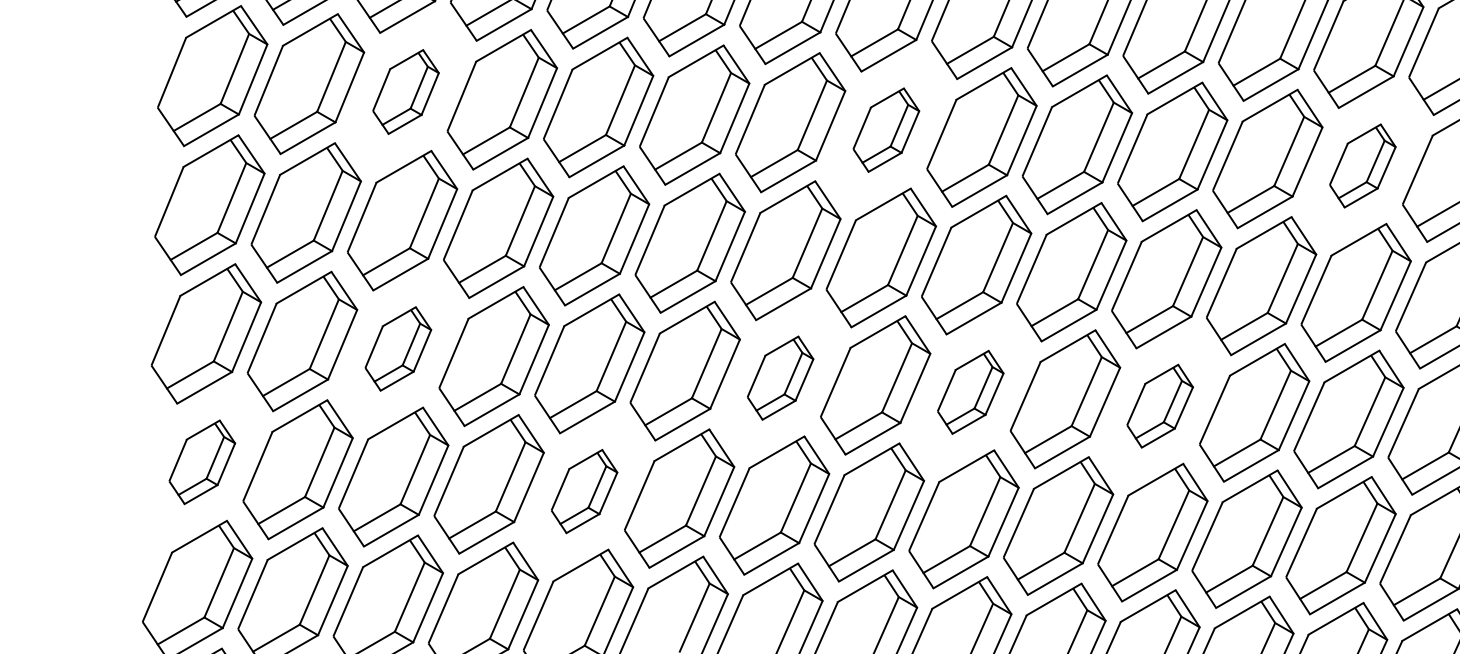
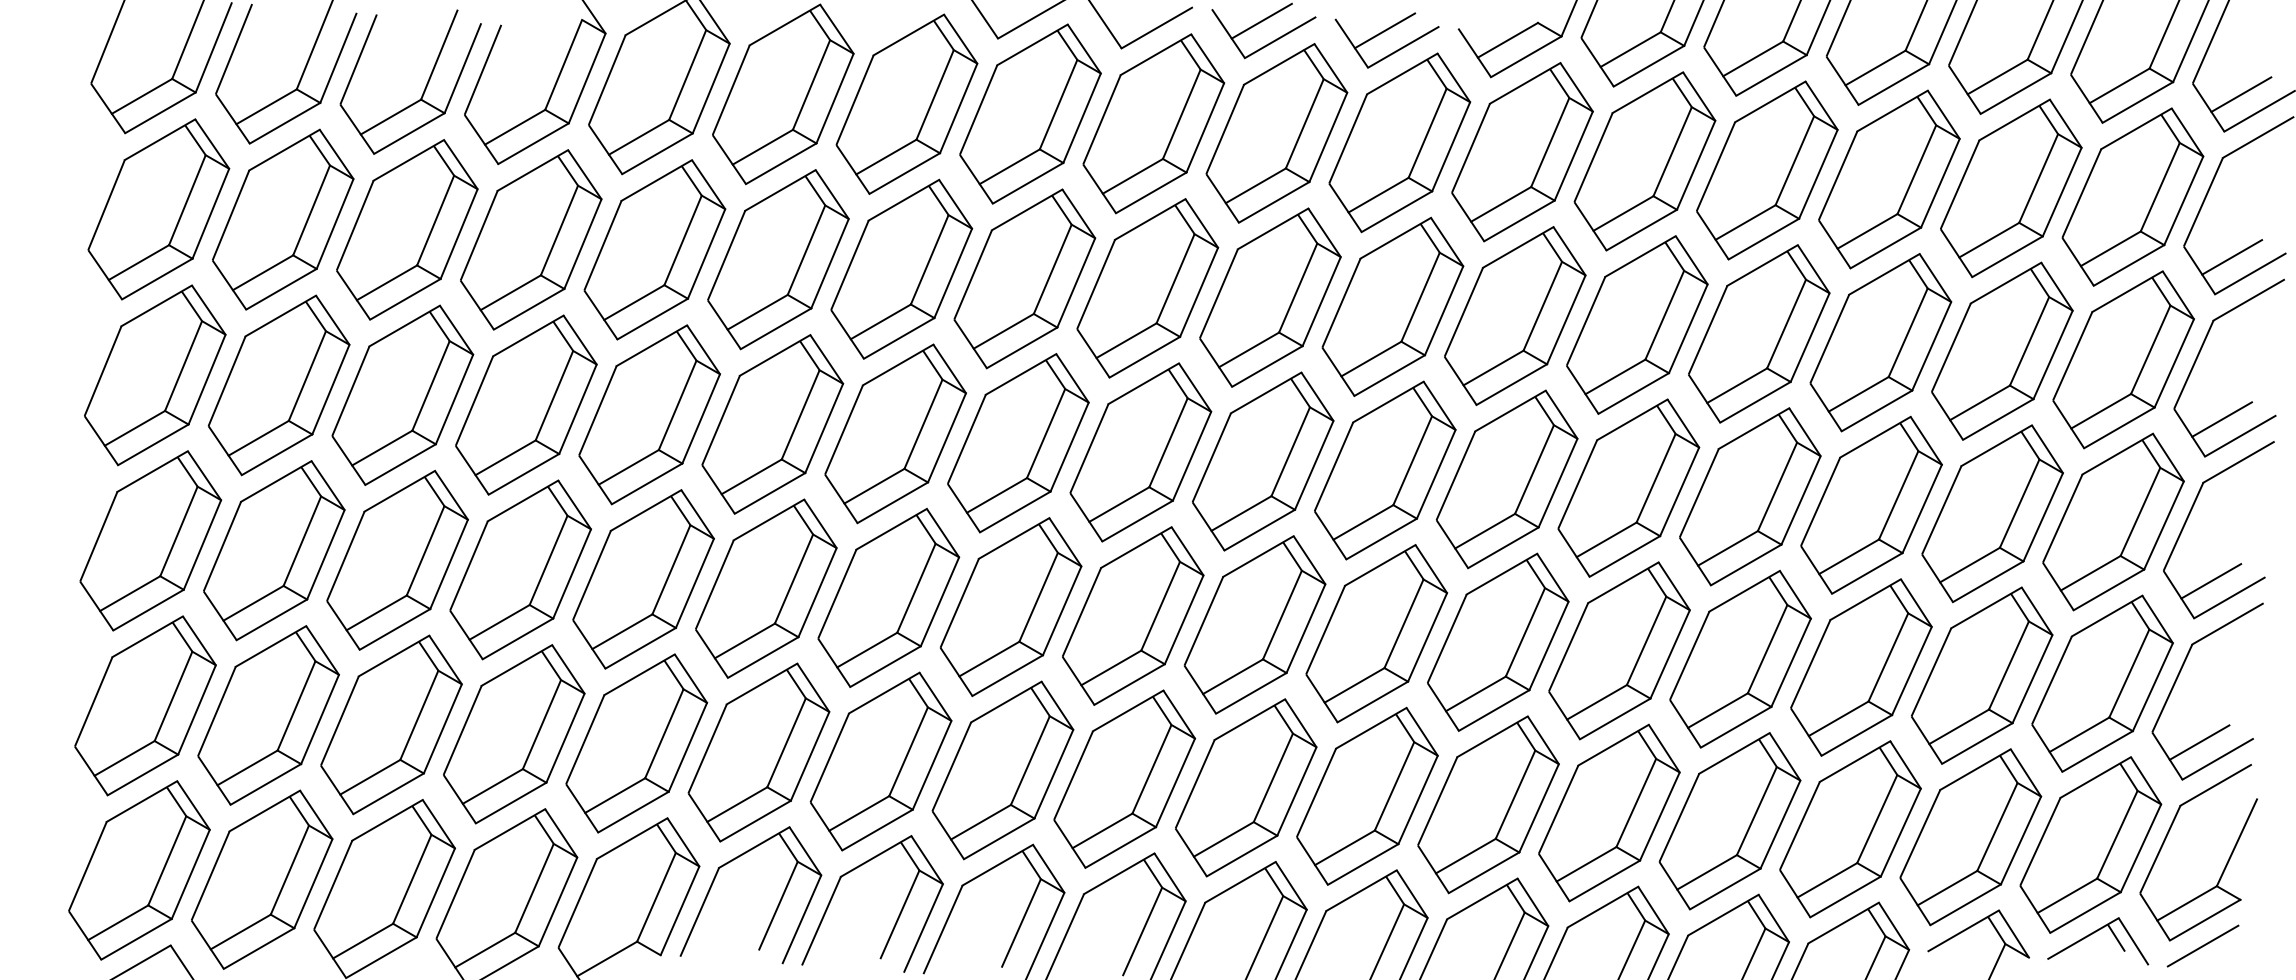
part: (406, 91) -> (407, 229), size x1.67
part: (886, 129) -> (1024, 278), size x1.67
part: (1362, 165) -> (1637, 324), size x1.67
part: (398, 348) -> (397, 559), size x1.67
part: (780, 377) -> (888, 597), size x1.67
part: (970, 391) -> (1133, 615), size x1.67
part: (1159, 405) -> (1376, 633), size x1.67
part: (202, 461) -> (145, 705), size x1.67
part: (584, 491) -> (636, 743), size x1.67

